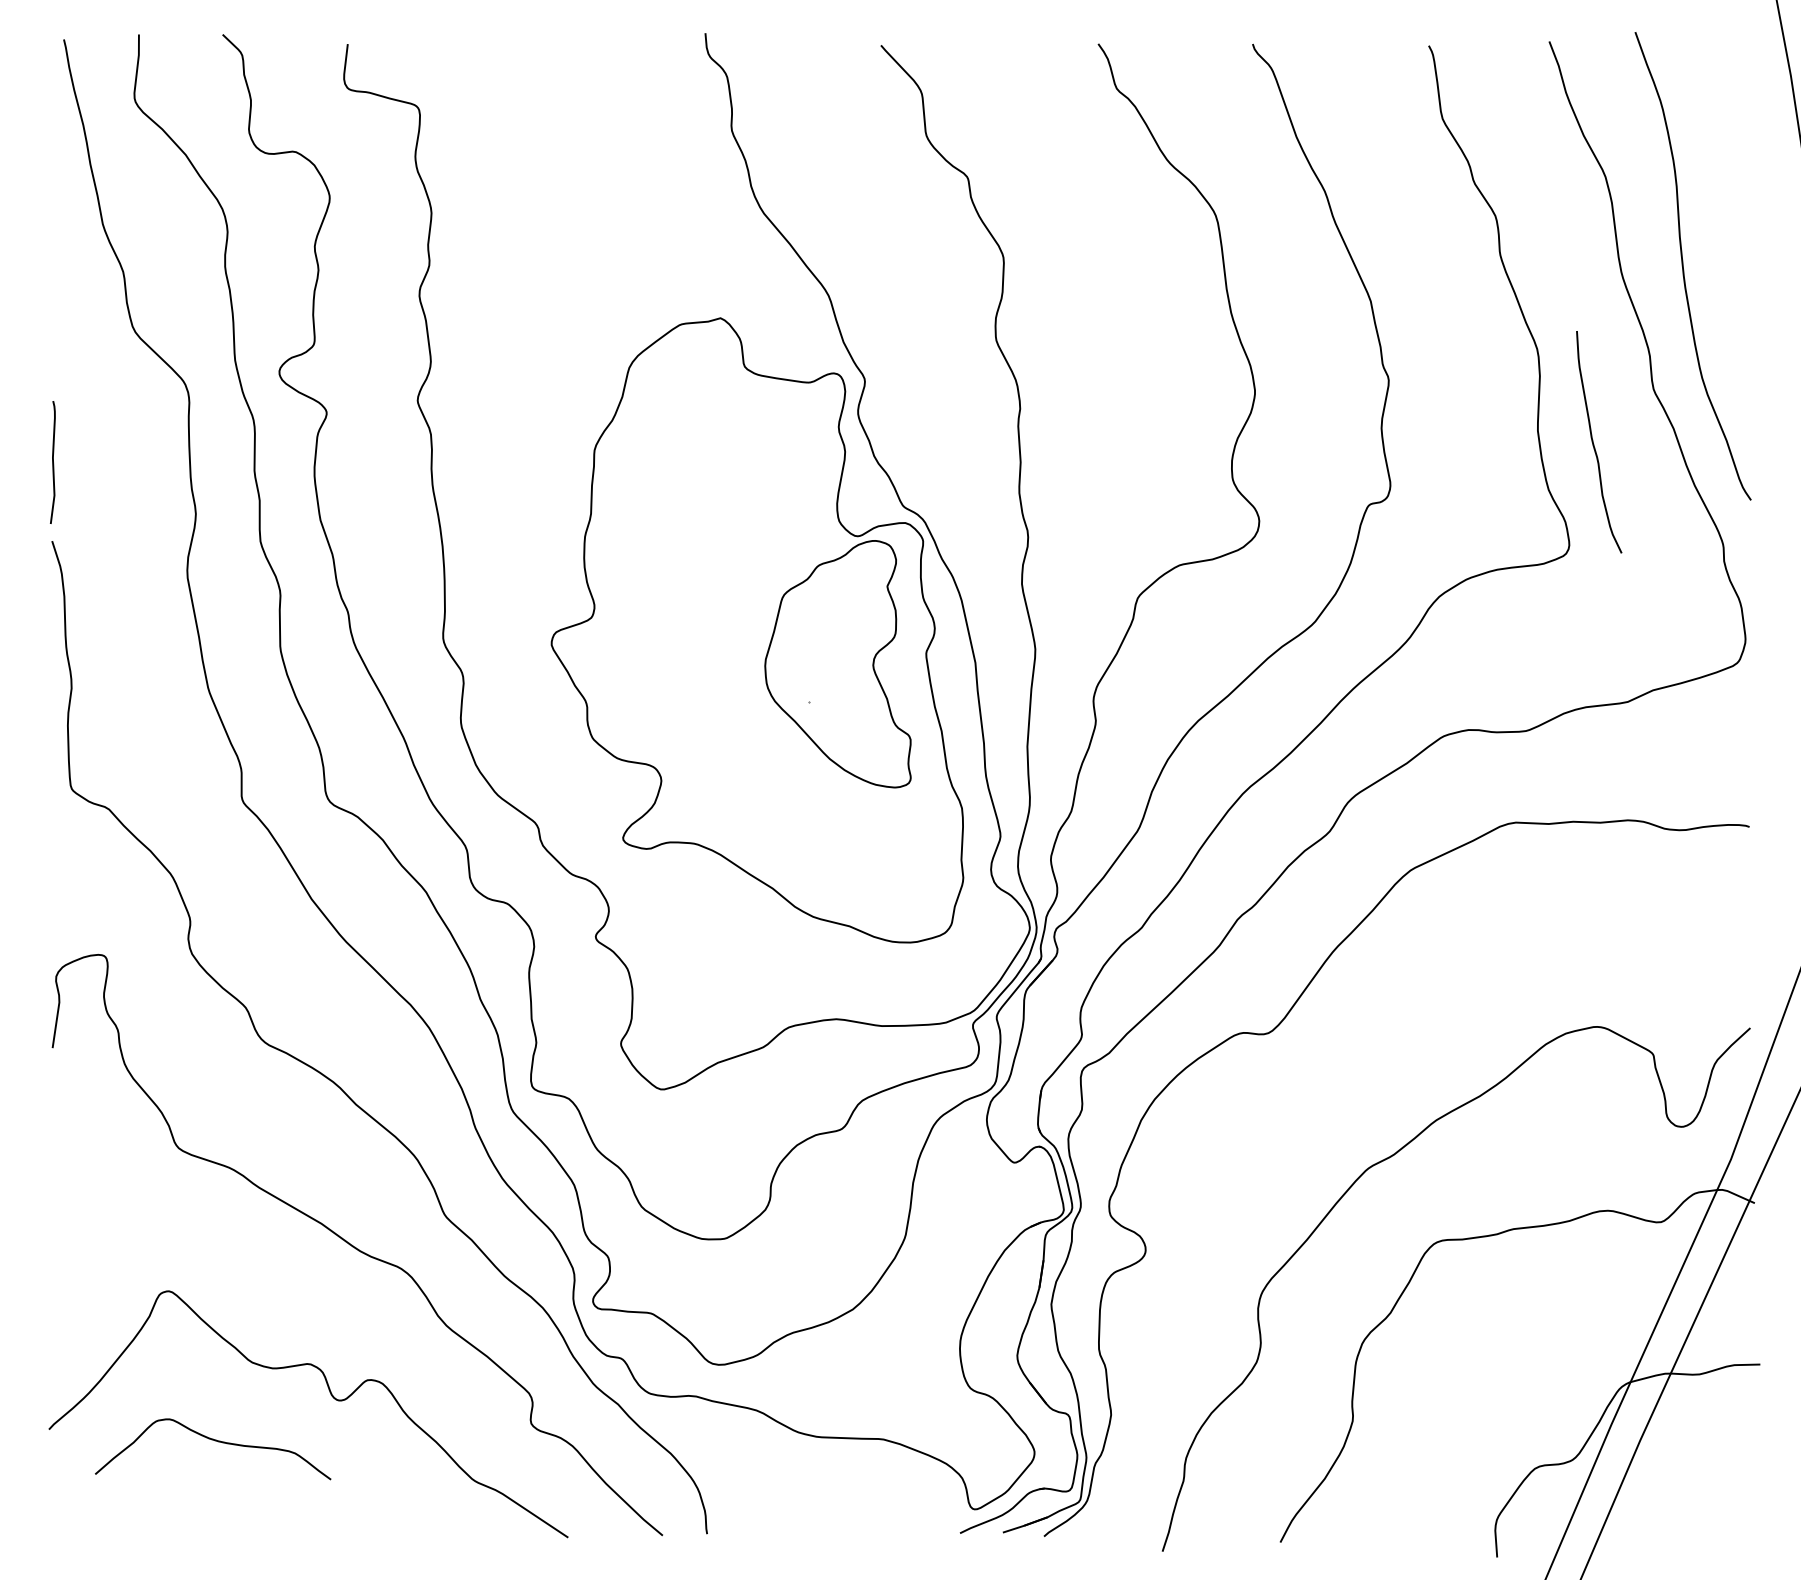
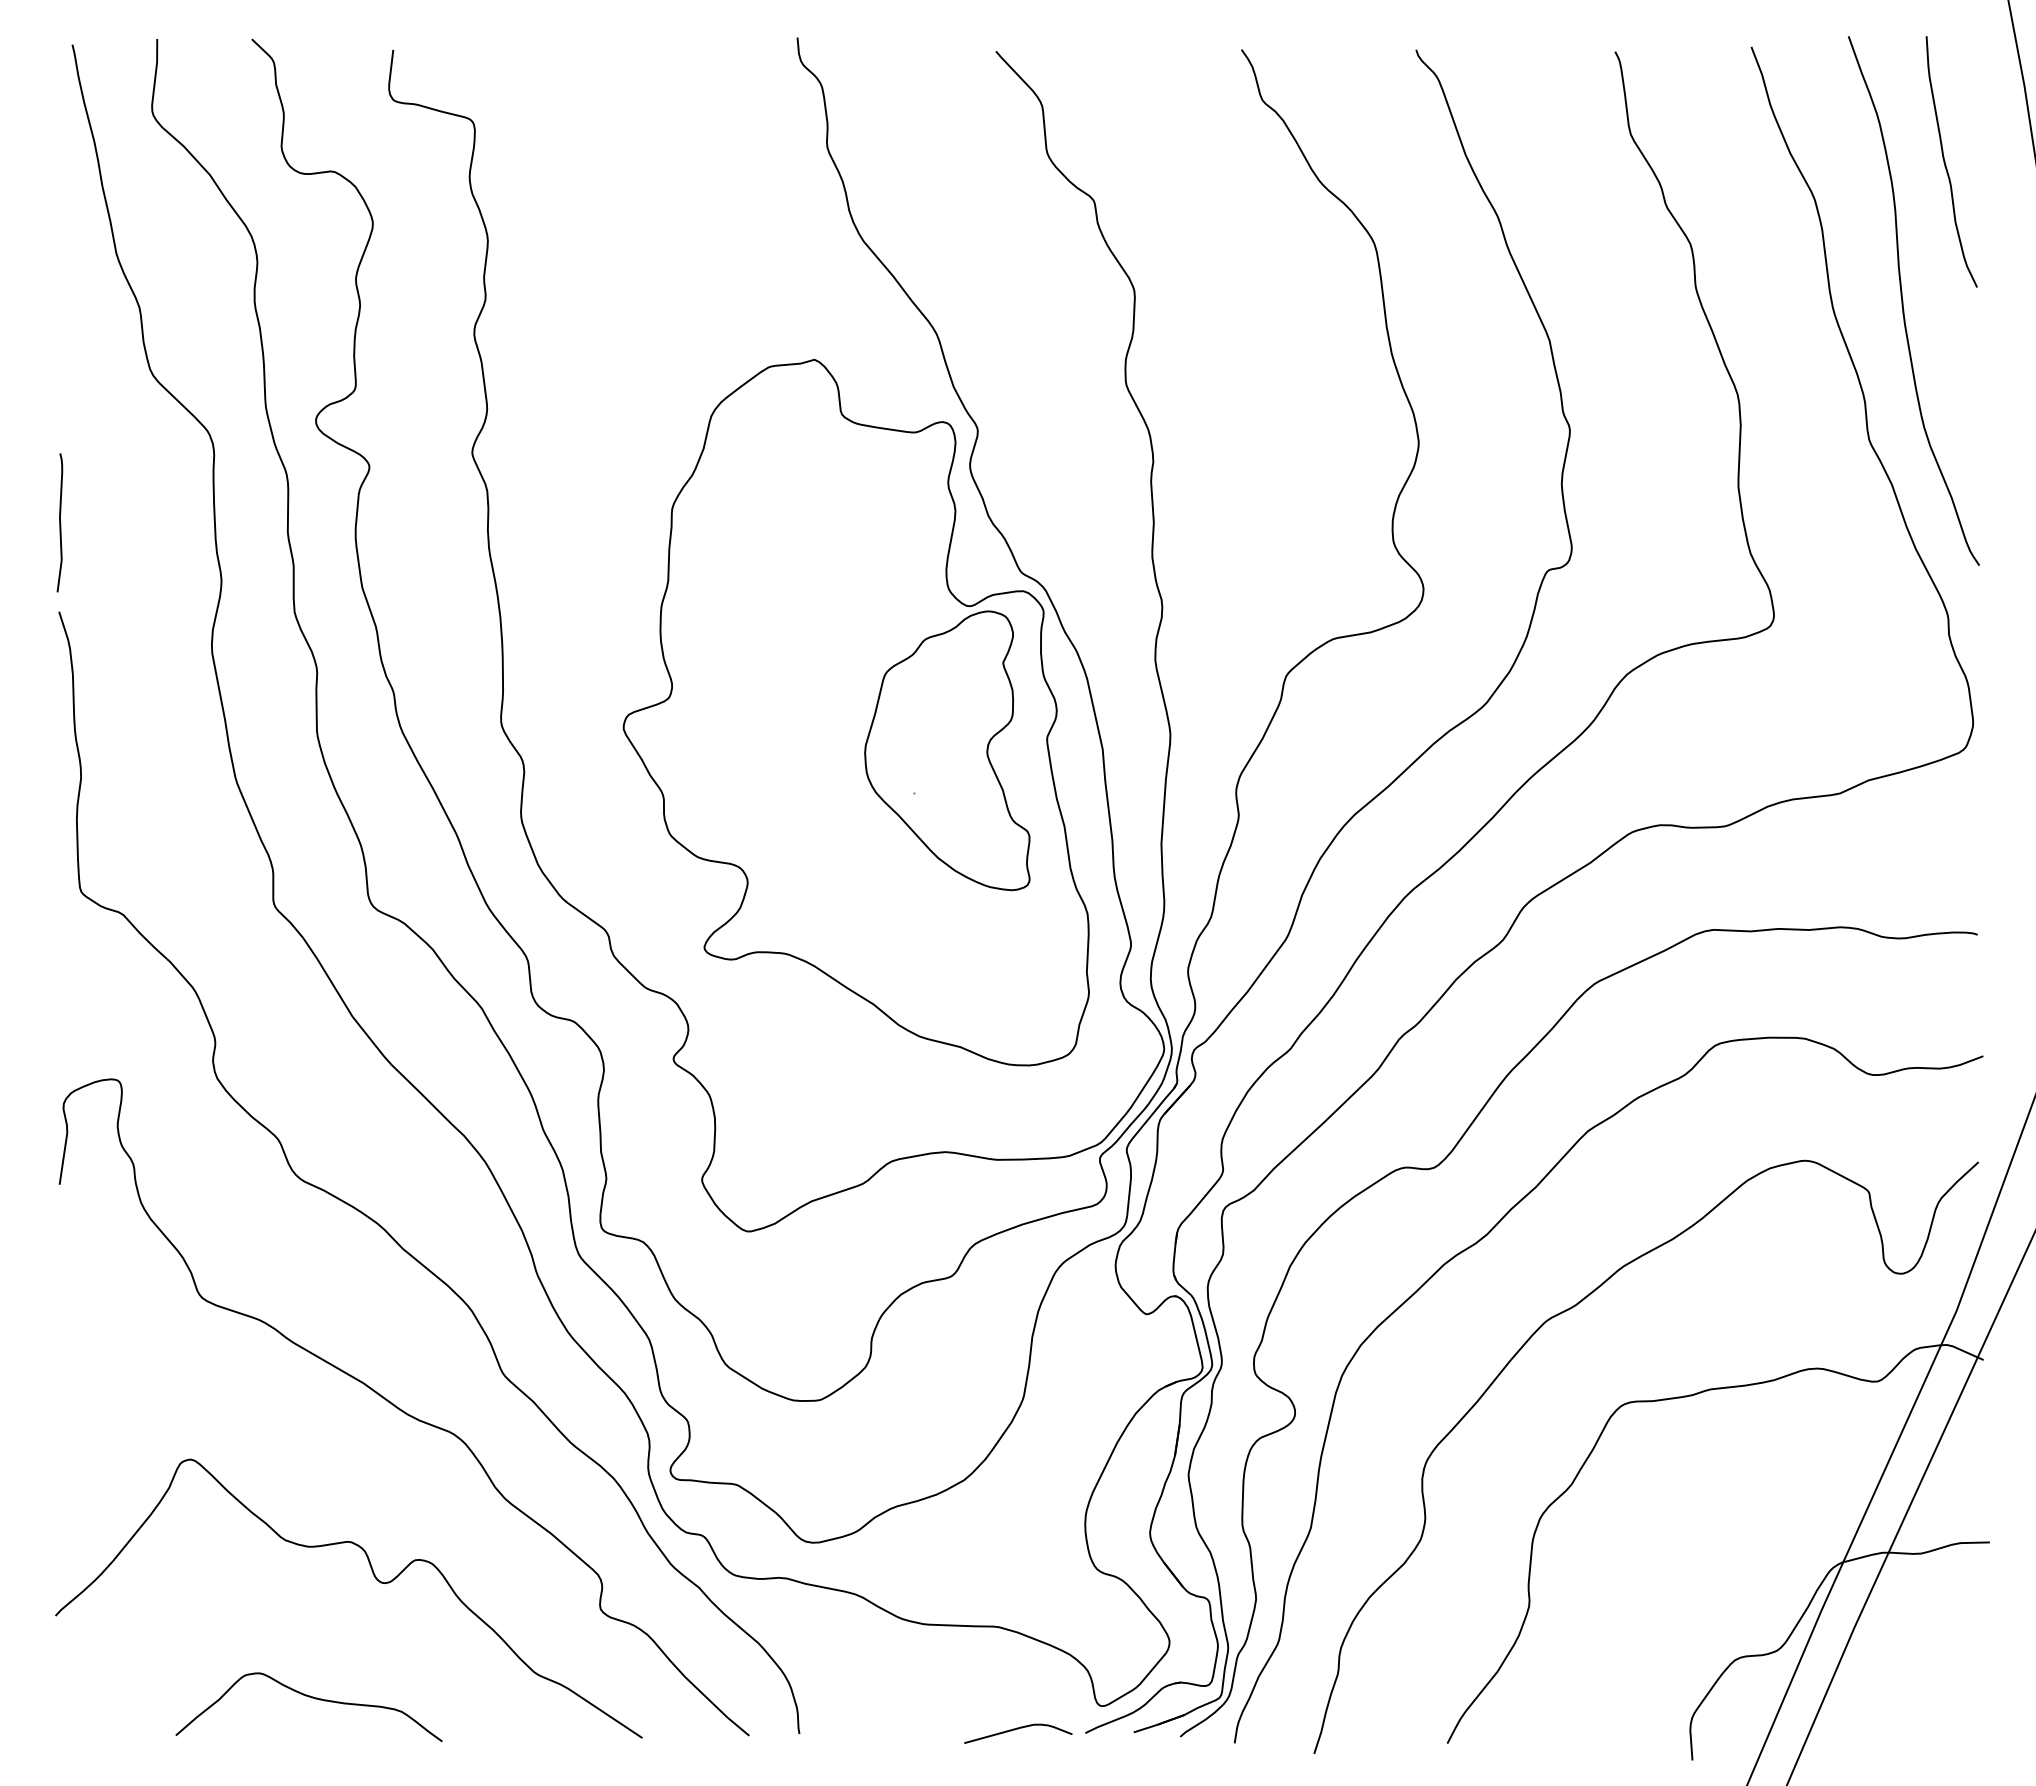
curve: (1593, 441) -> (1945, 161), moved
curve: (1314, 1093) -> (1486, 1236), added
curve: (216, 1441) -> (312, 1698), moved
curve: (900, 1530) -> (1018, 1729), added

